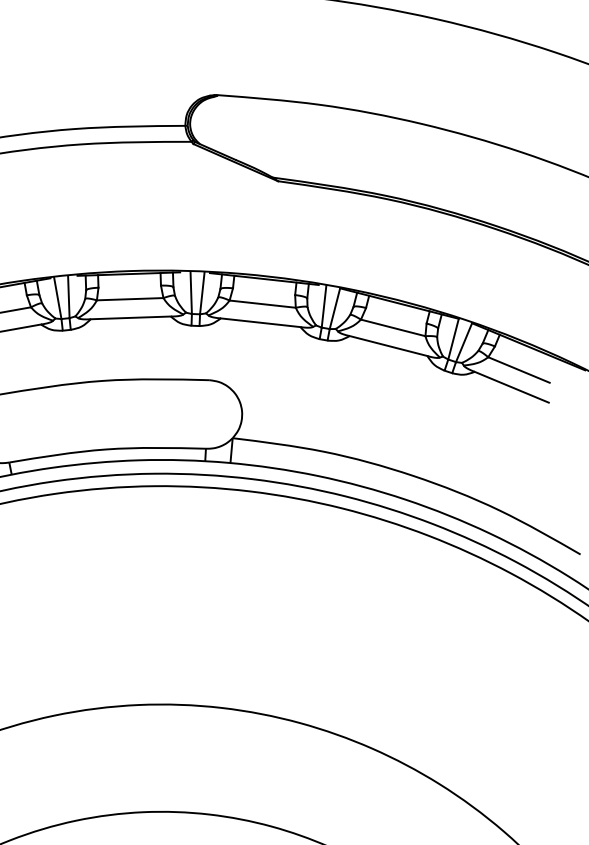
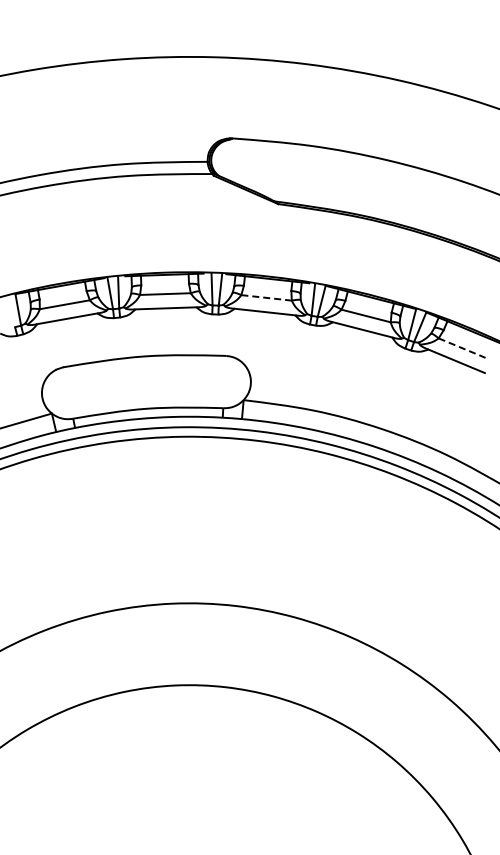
line: (263, 303) -> (267, 297), solid -> dashed
line: (519, 370) -> (462, 348), solid -> dashed

